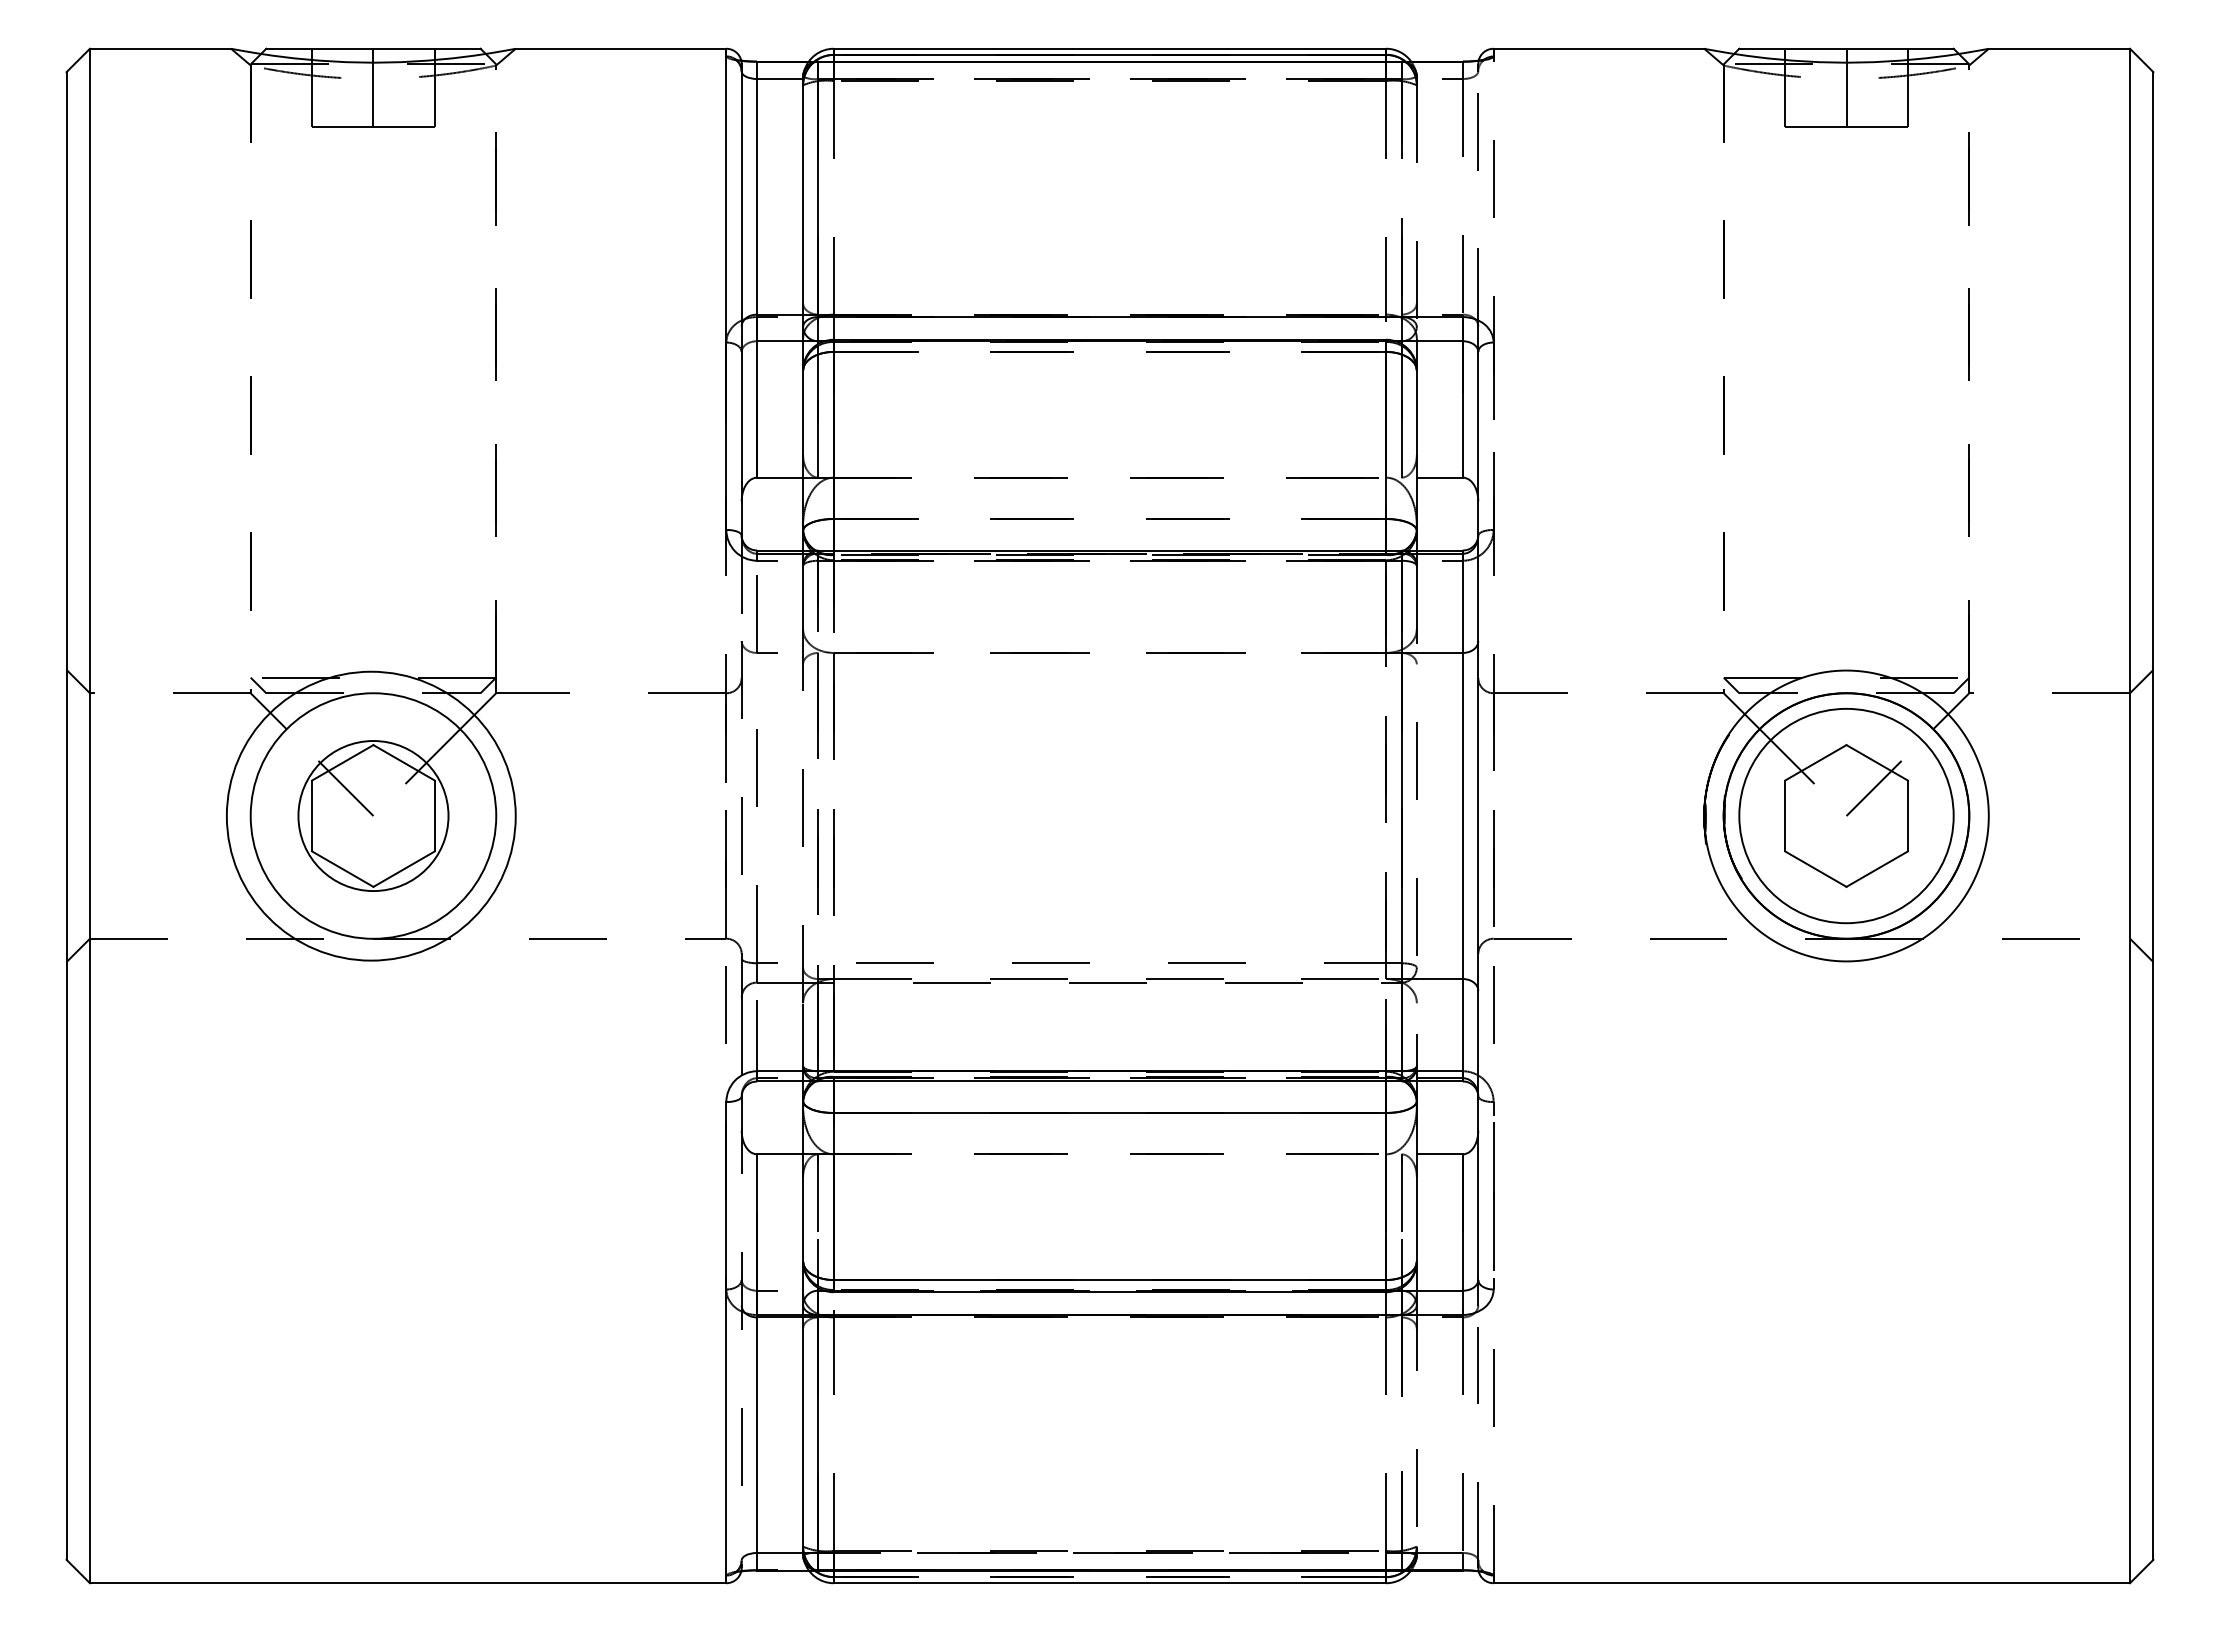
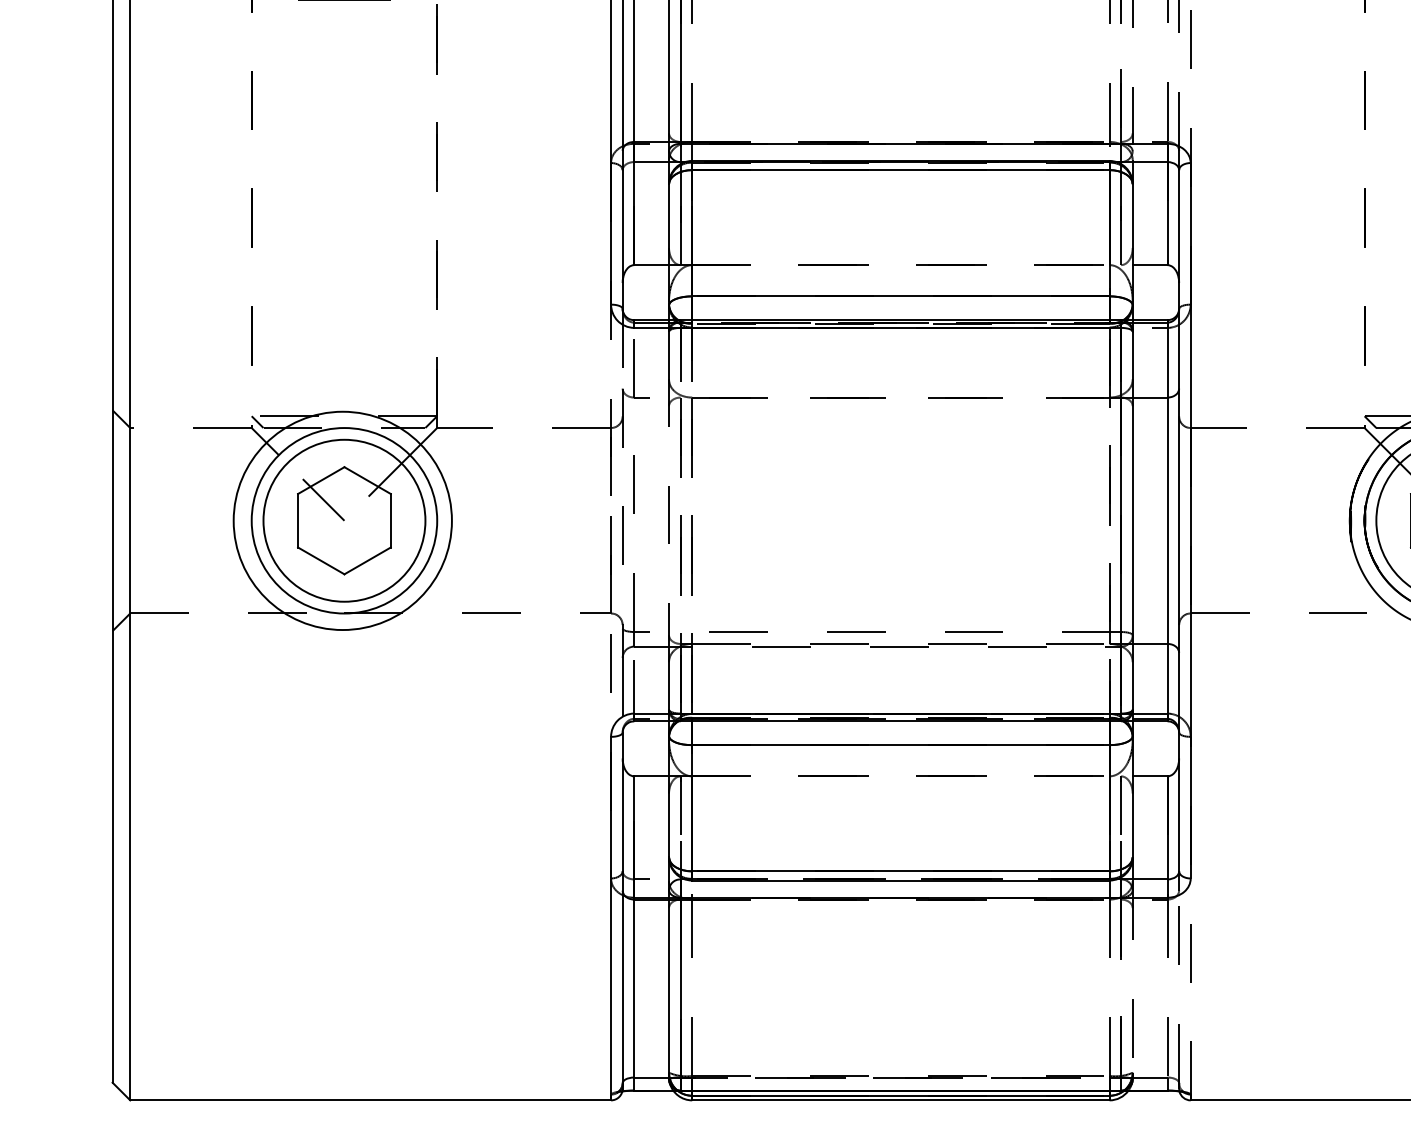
line: (1109, 351) -> (900, 169), dashed -> solid
line: (1110, 518) -> (901, 295), dashed -> solid
line: (1078, 560) -> (877, 327), dashed -> solid
circle: (373, 815) -> (344, 520), size x1.43
line: (1493, 815) -> (1190, 520), dashed -> solid
line: (1416, 816) -> (1132, 521), dashed -> solid
line: (741, 1332) -> (622, 910), dashed -> solid
line: (1109, 1577) -> (900, 1096), dashed -> solid

